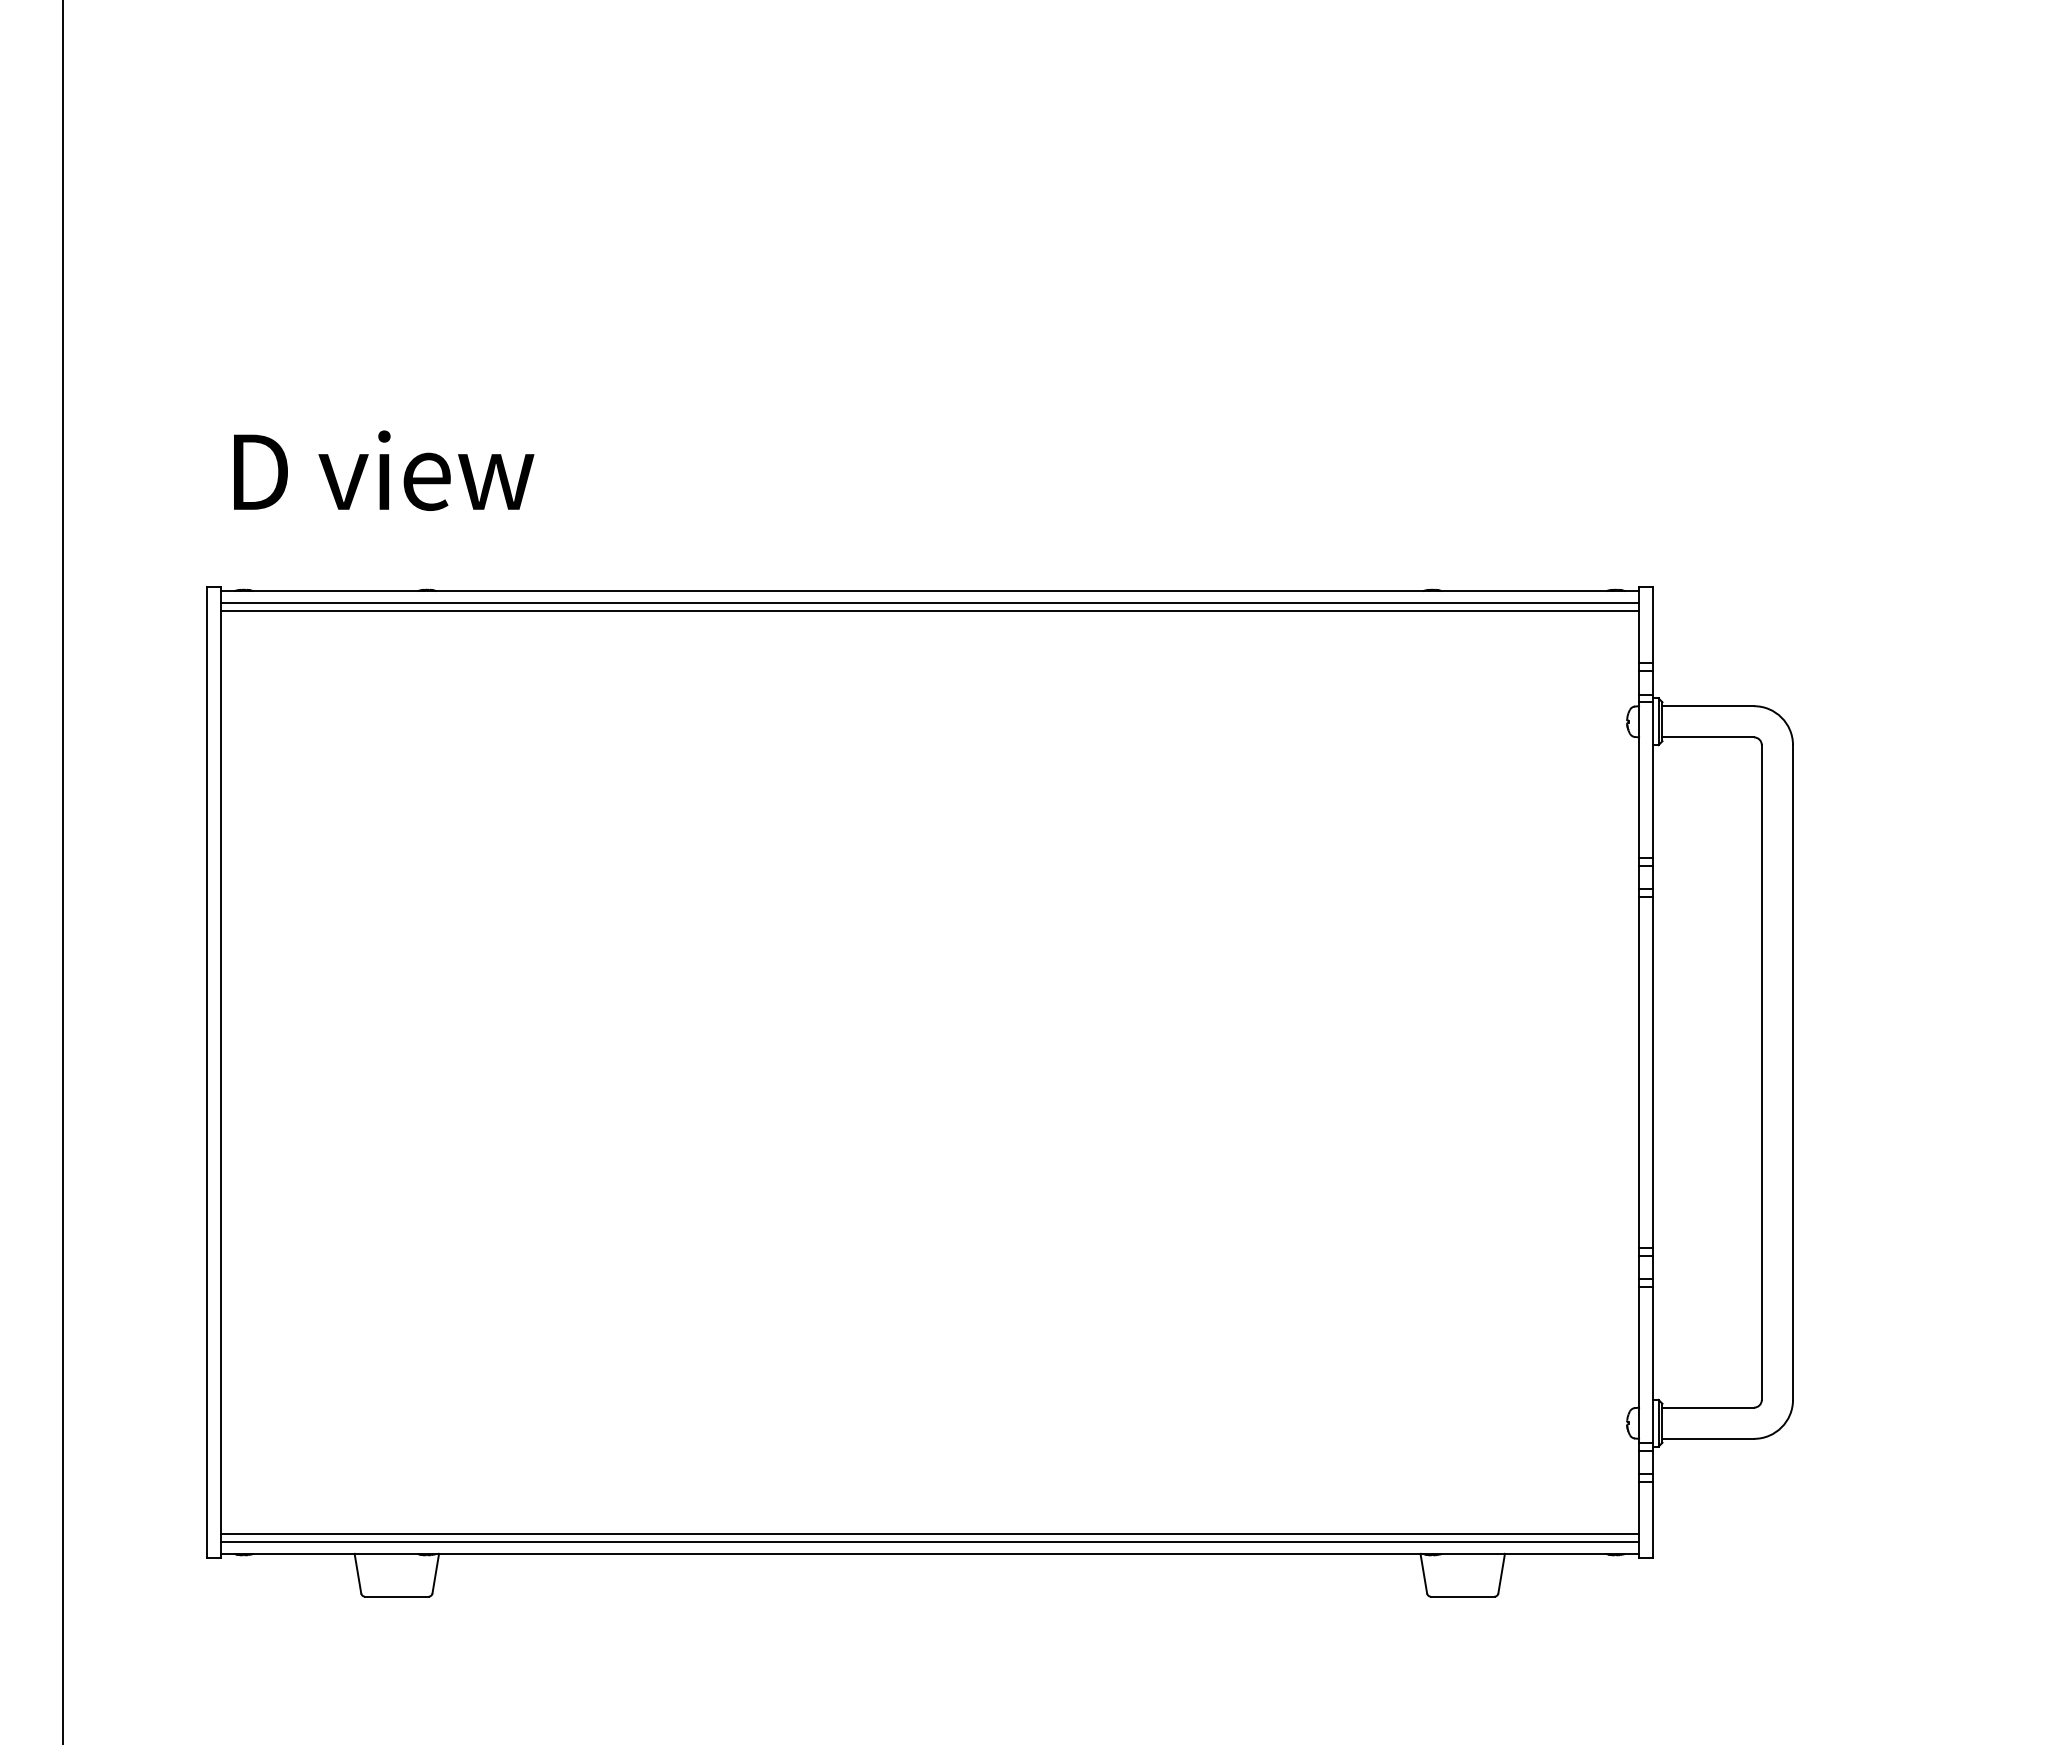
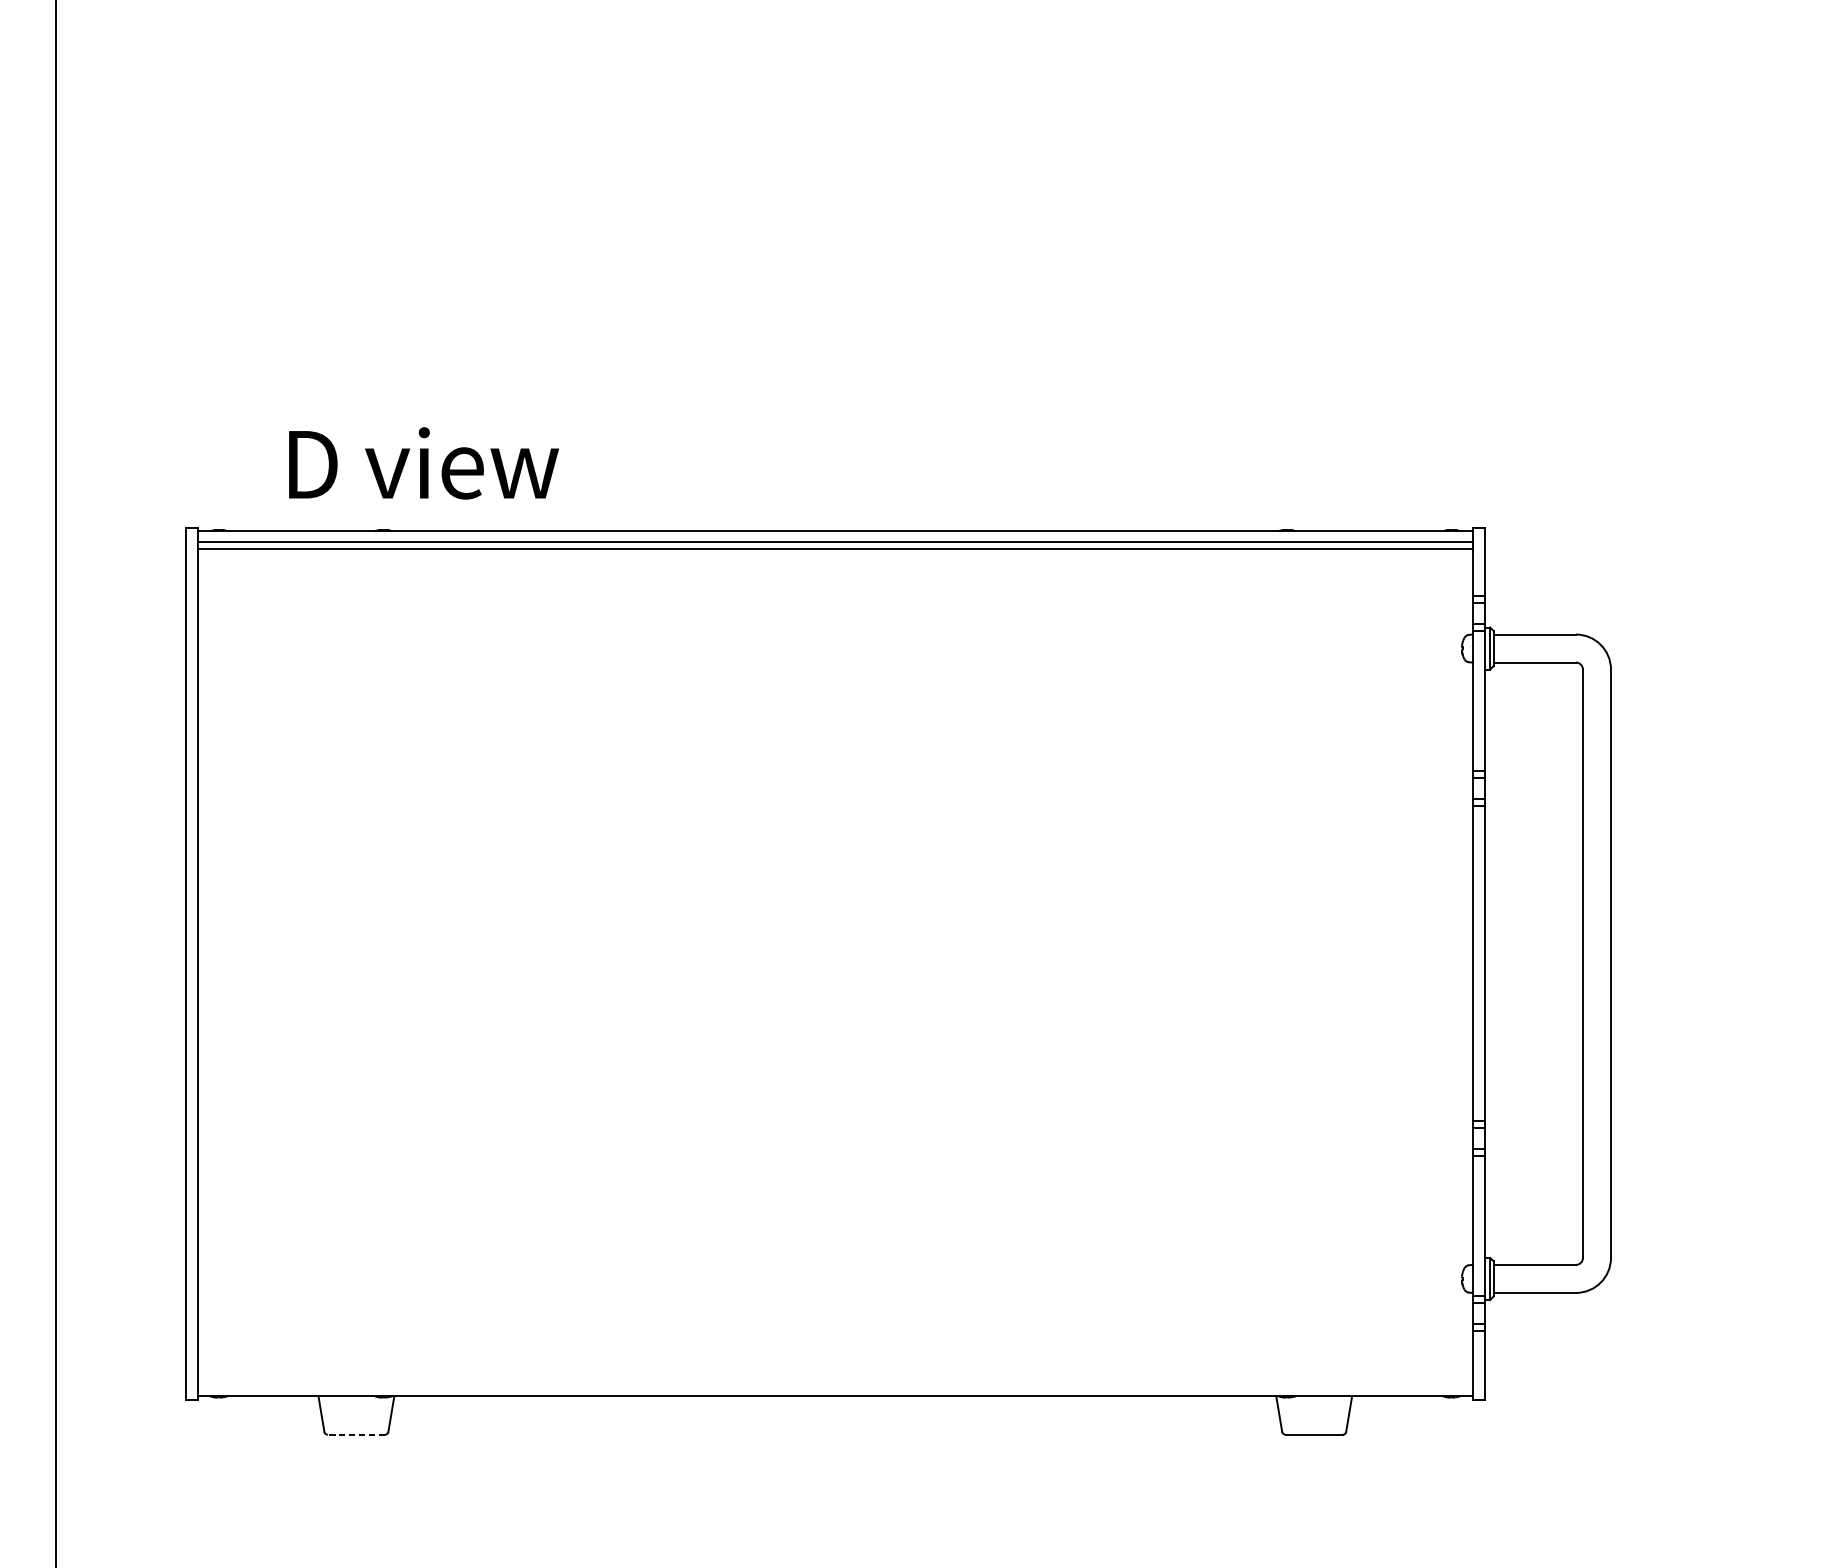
text: (384, 470) -> (424, 463), moved
line: (929, 1534) -> (835, 1378), removed
line: (929, 1542) -> (835, 1386), removed
line: (396, 1596) -> (356, 1434), solid -> dashed

